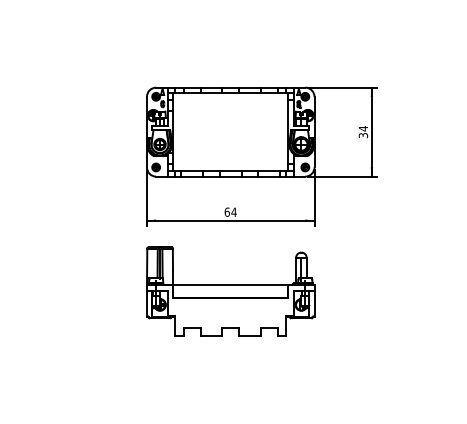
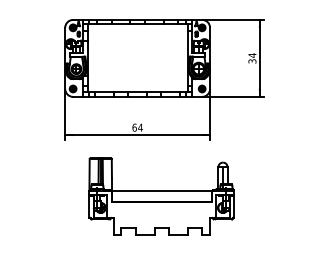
part: (230, 291) -> (161, 196), moved

